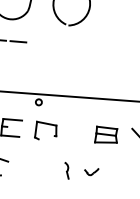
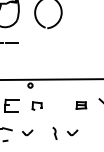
part: (44, 130) -> (36, 105), size x0.6
part: (106, 135) -> (81, 105), size x0.6
part: (29, 166) -> (27, 132), added

